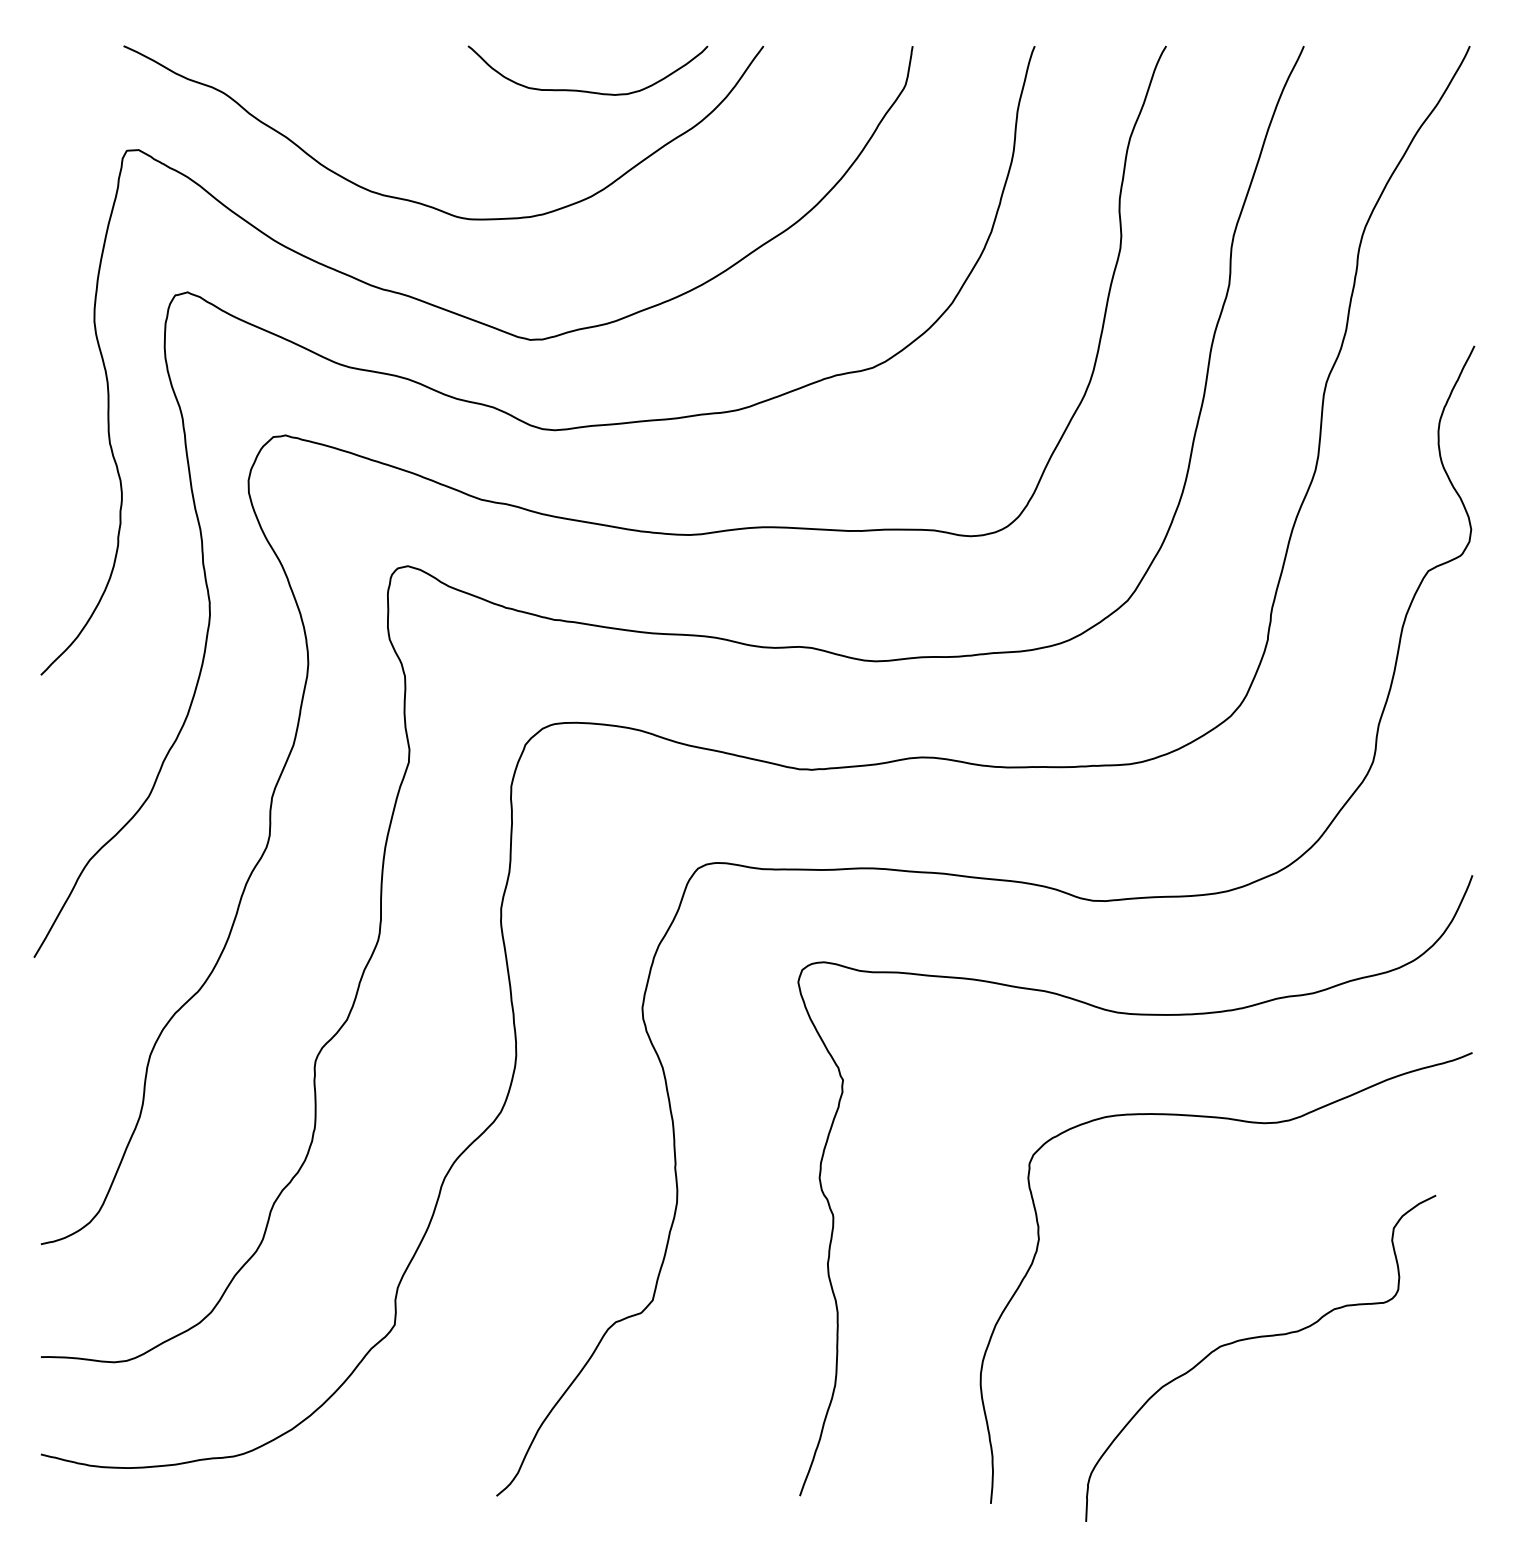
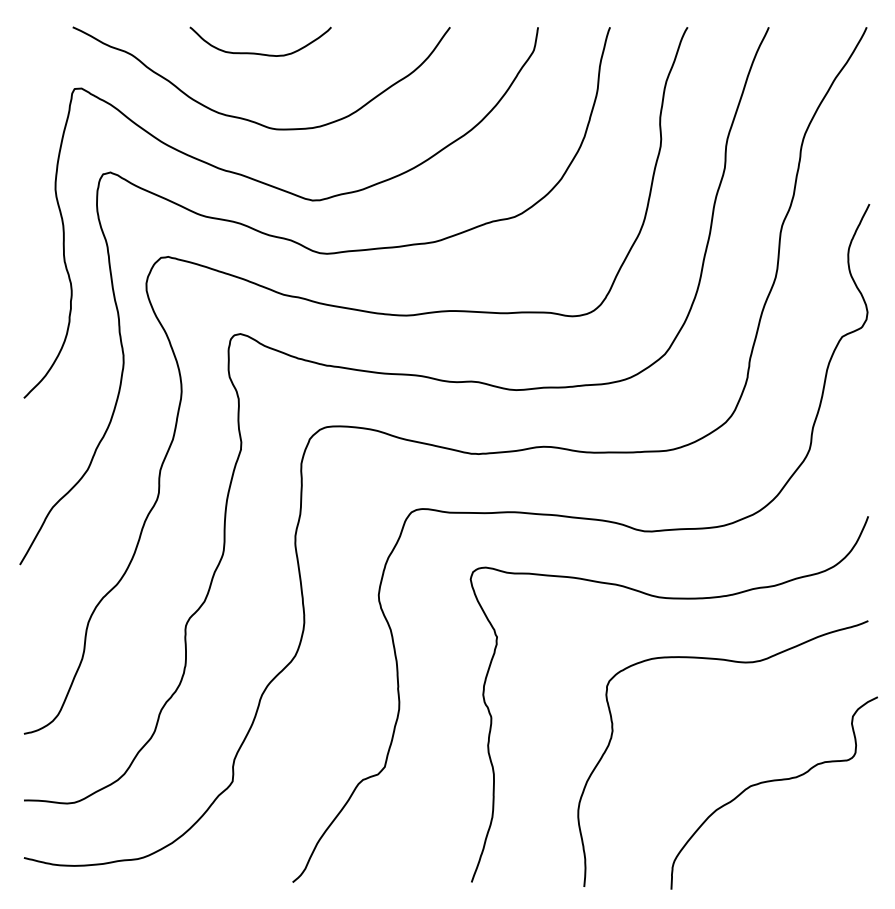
curve: (587, 90) -> (260, 53), moved
curve: (1252, 1340) -> (769, 782), moved

